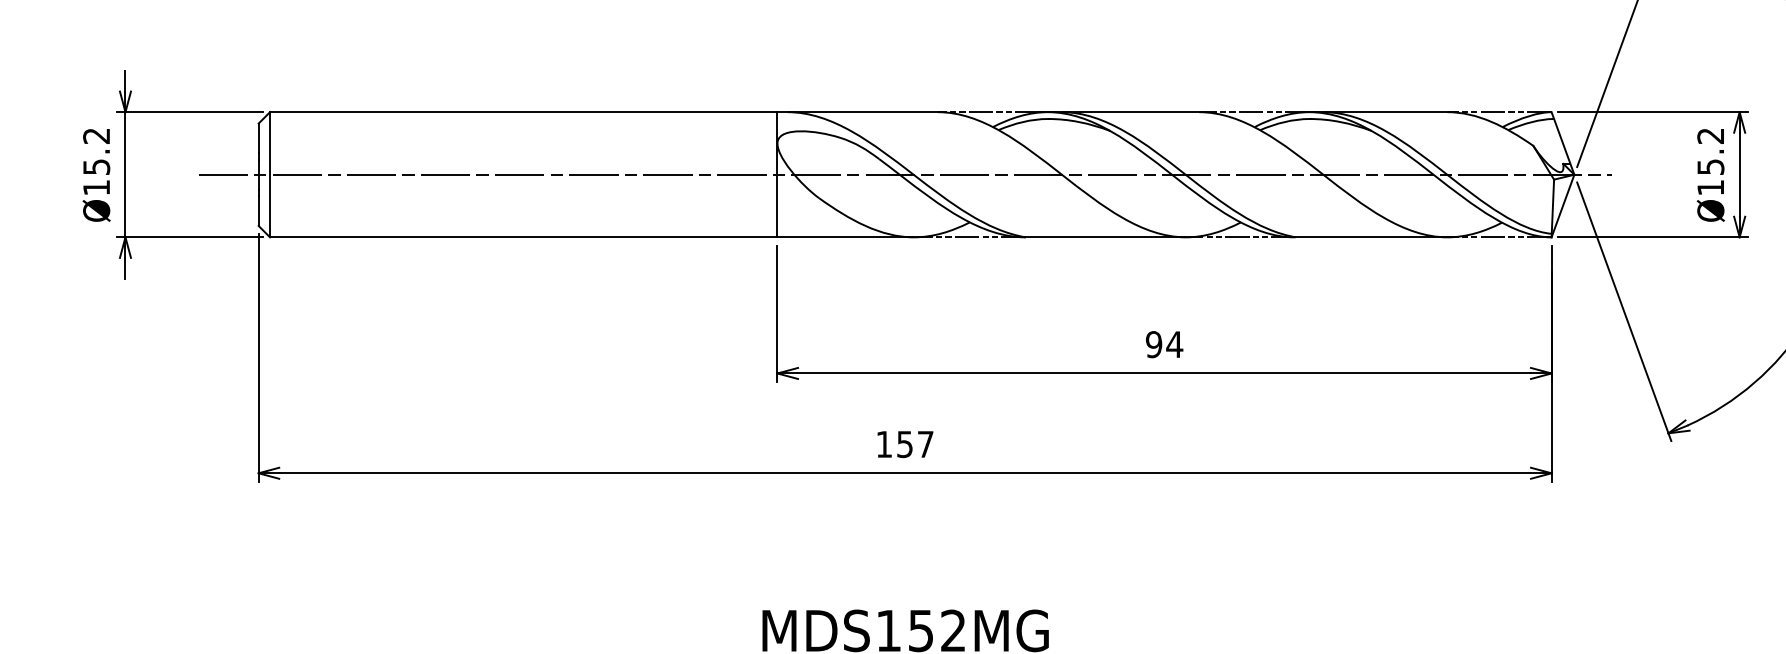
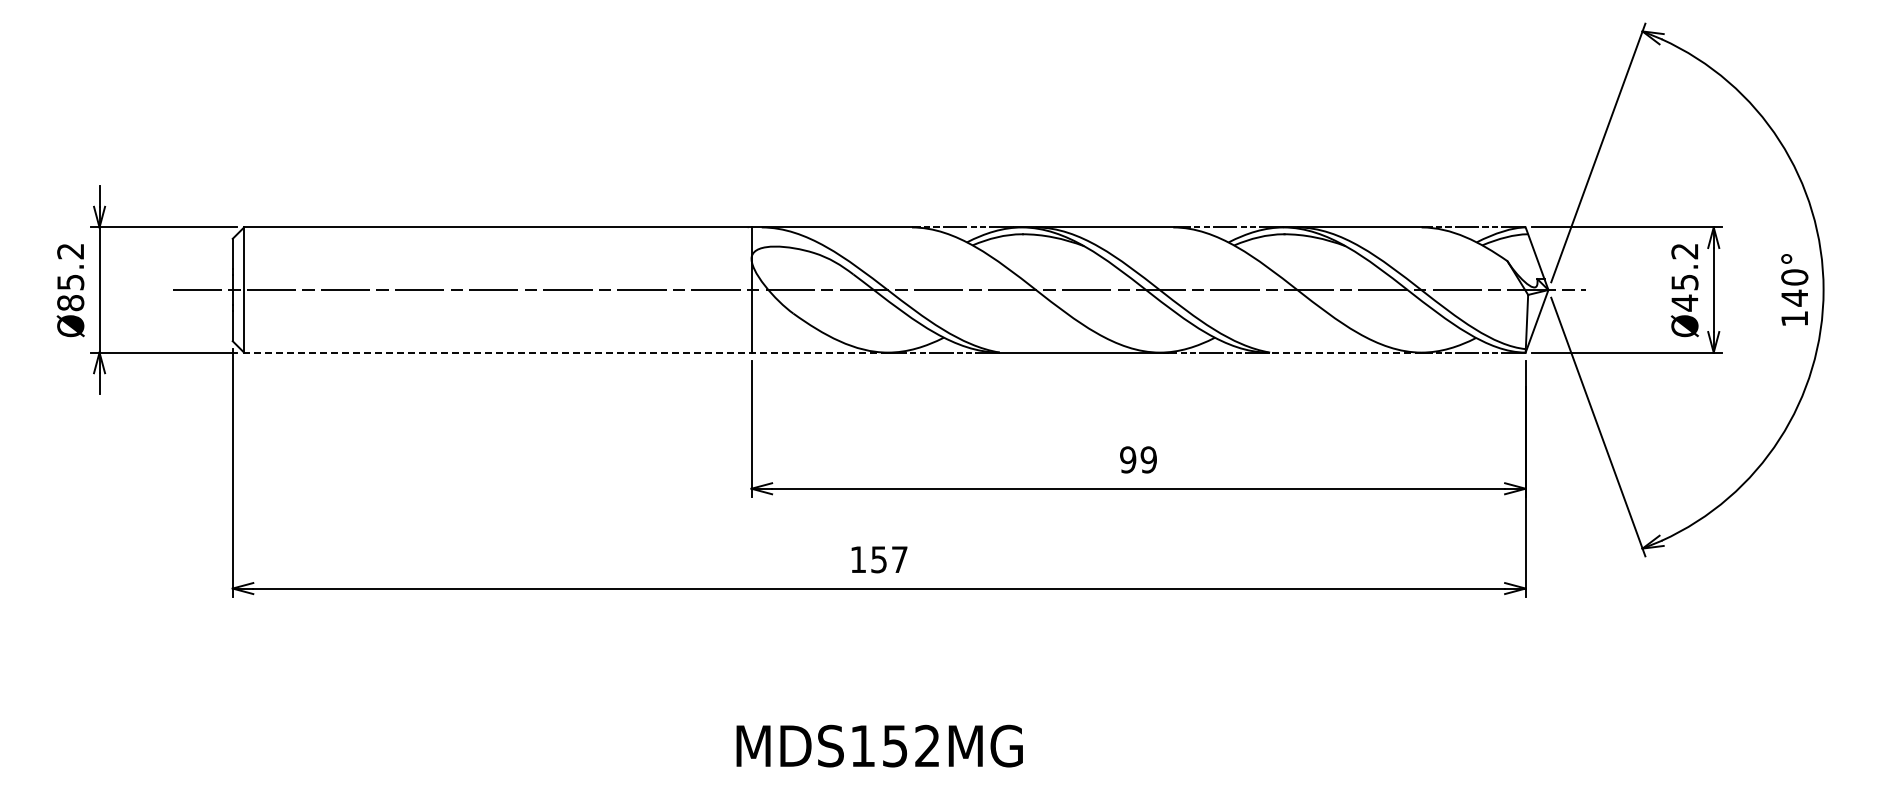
text: (1710, 187) -> (1684, 302), Ø15.2 -> Ø45.2
text: (96, 188) -> (70, 303), Ø15.2 -> Ø85.2
line: (592, 237) -> (566, 352), solid -> dashed
line: (1371, 237) -> (1345, 352), solid -> dashed
text: (1174, 344) -> (1148, 459), 94 -> 99

